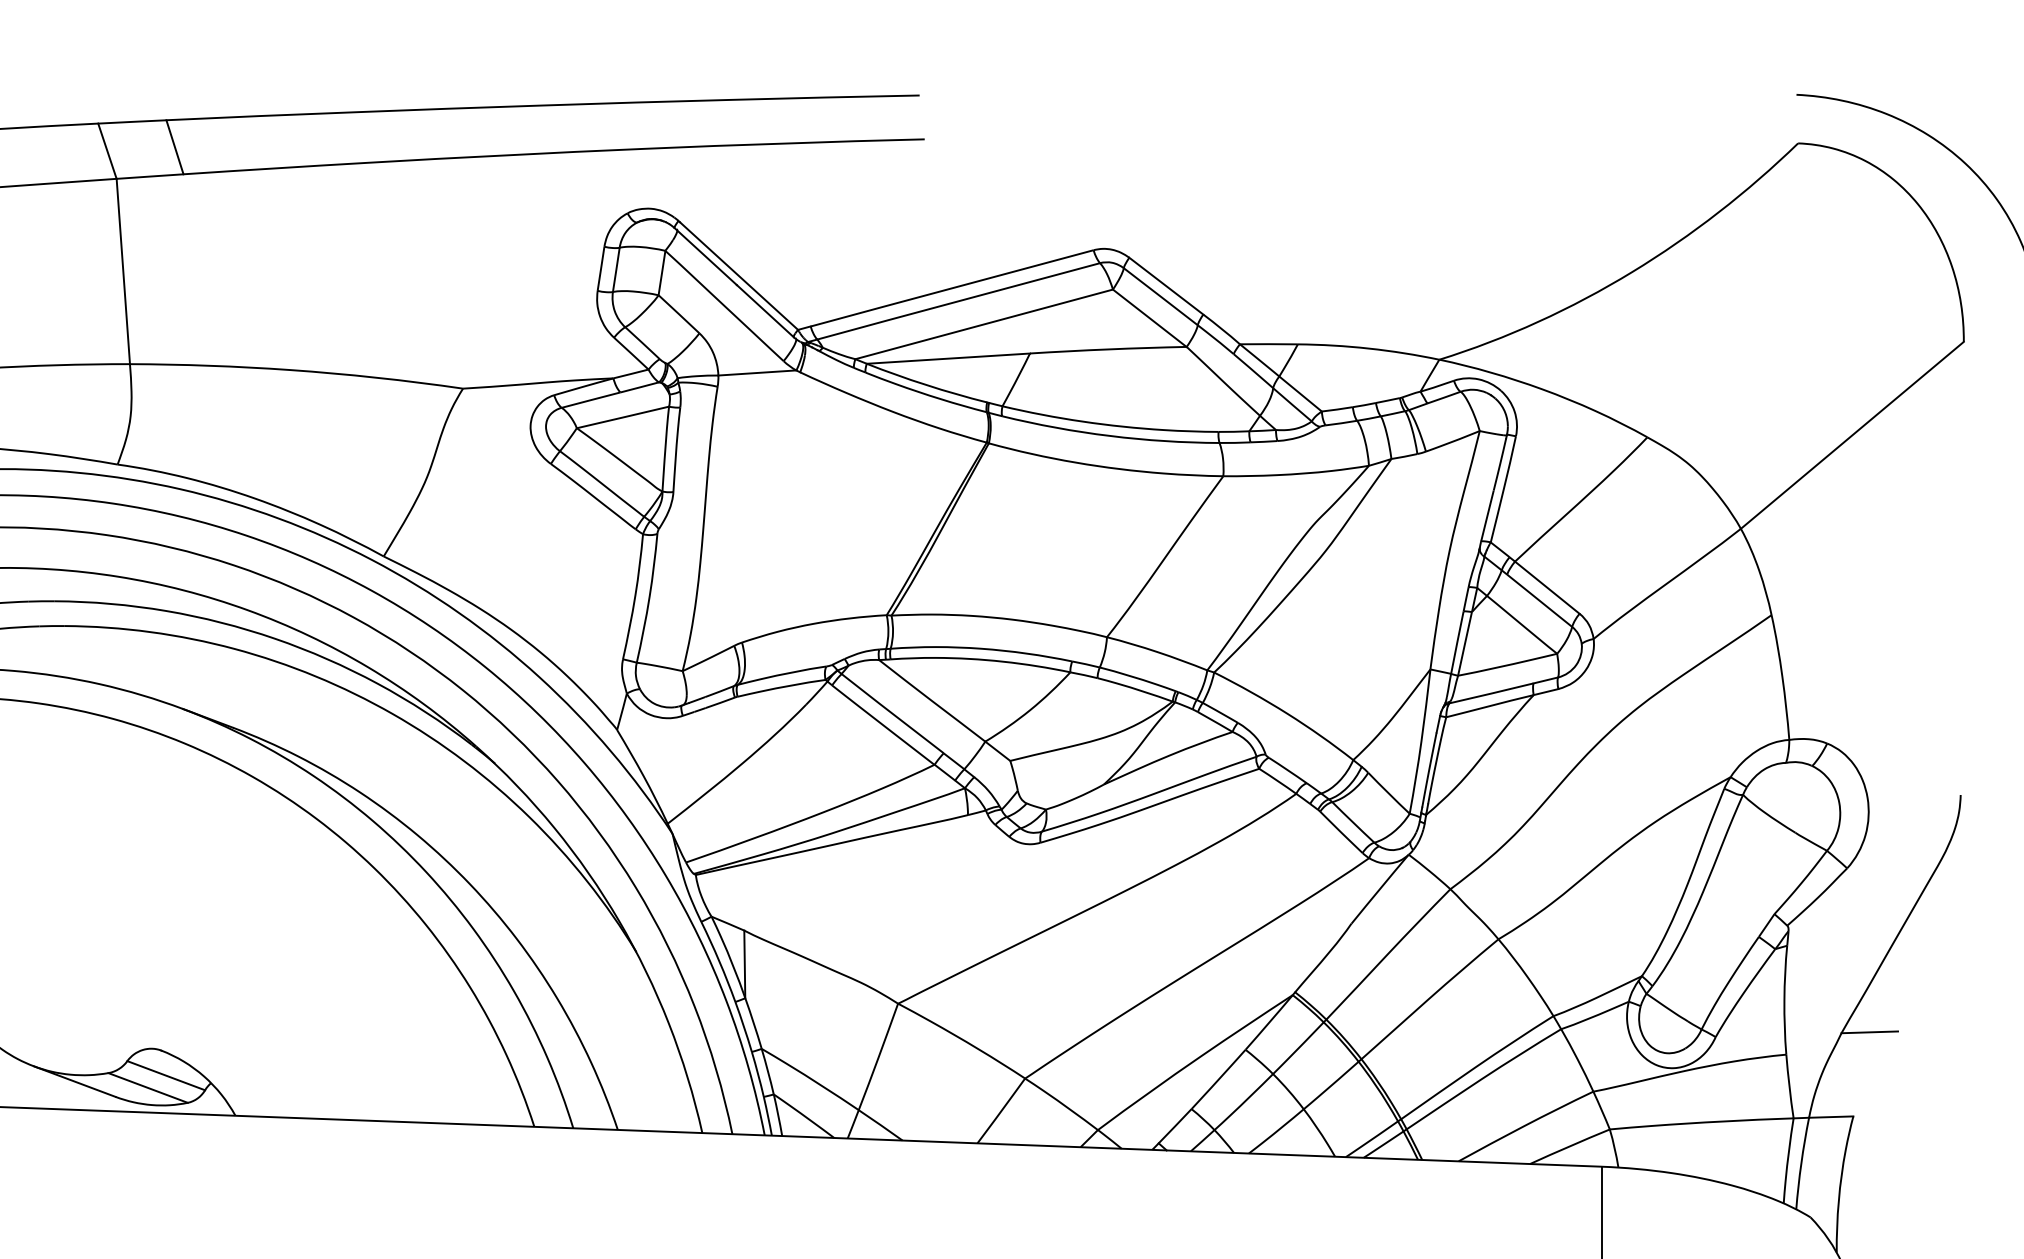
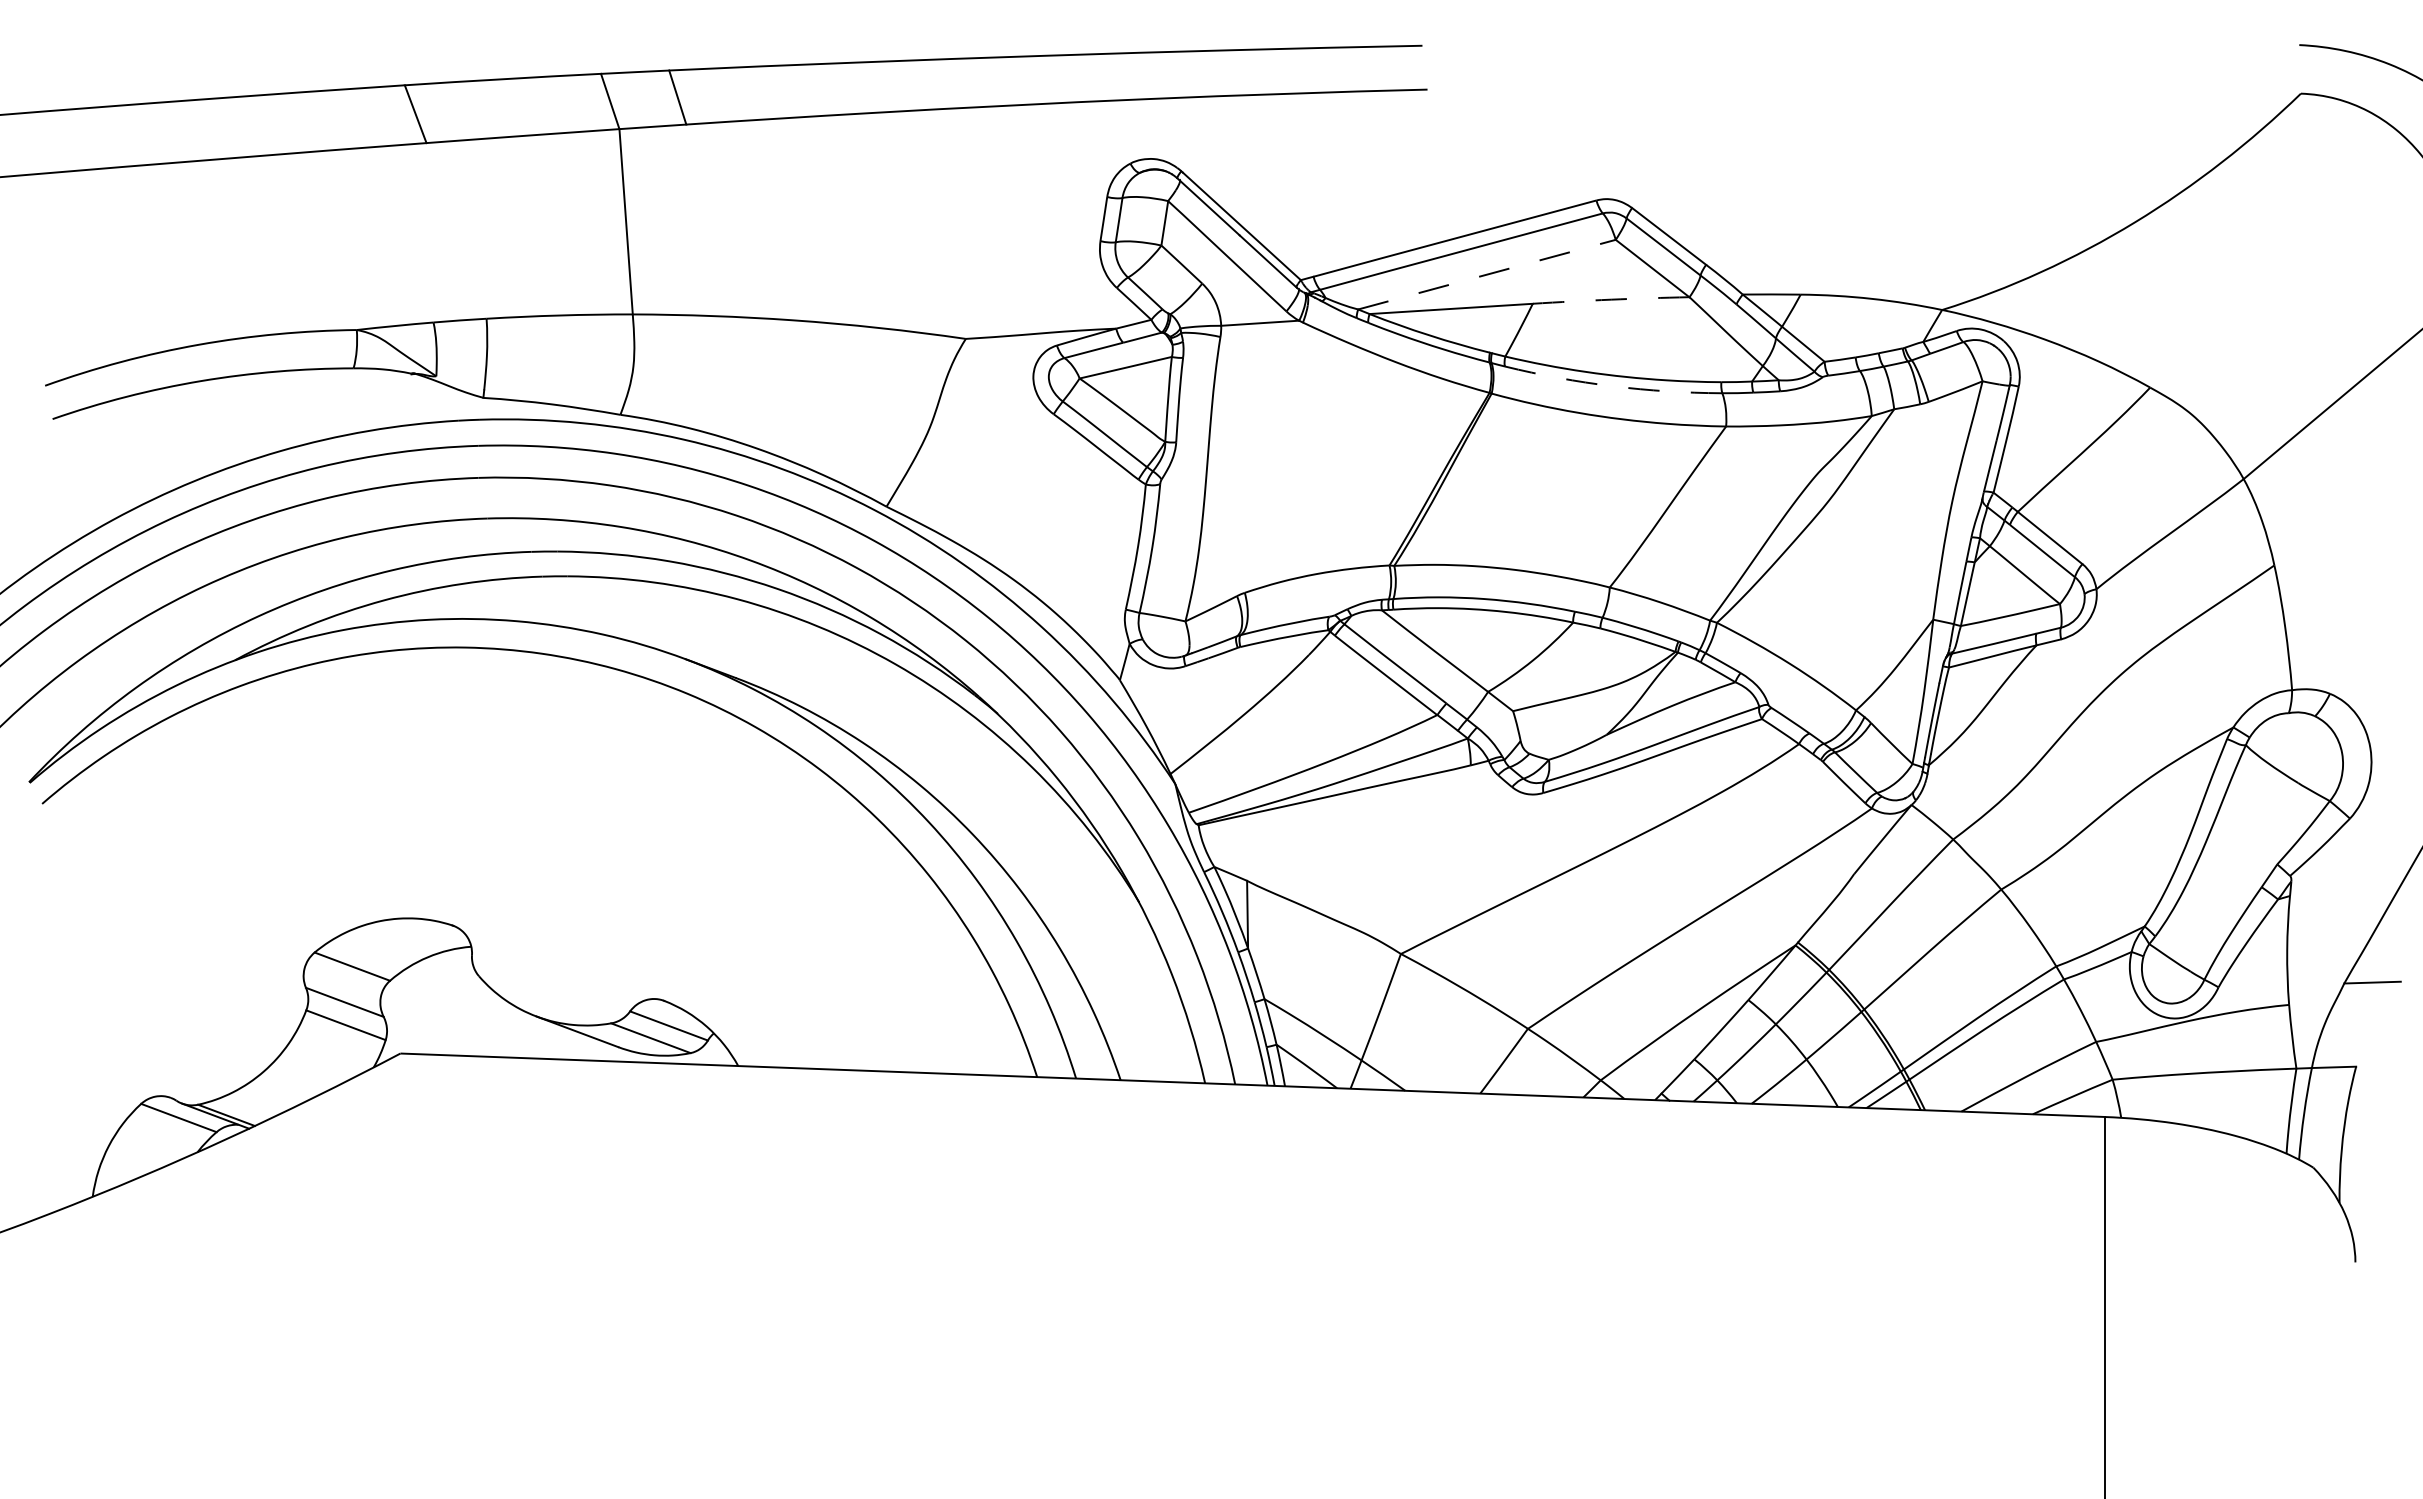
line: (984, 324) -> (1487, 274), solid -> dashed
arc: (1108, 349) -> (1611, 299), solid -> dashed
arc: (1109, 436) -> (1612, 386), solid -> dashed

